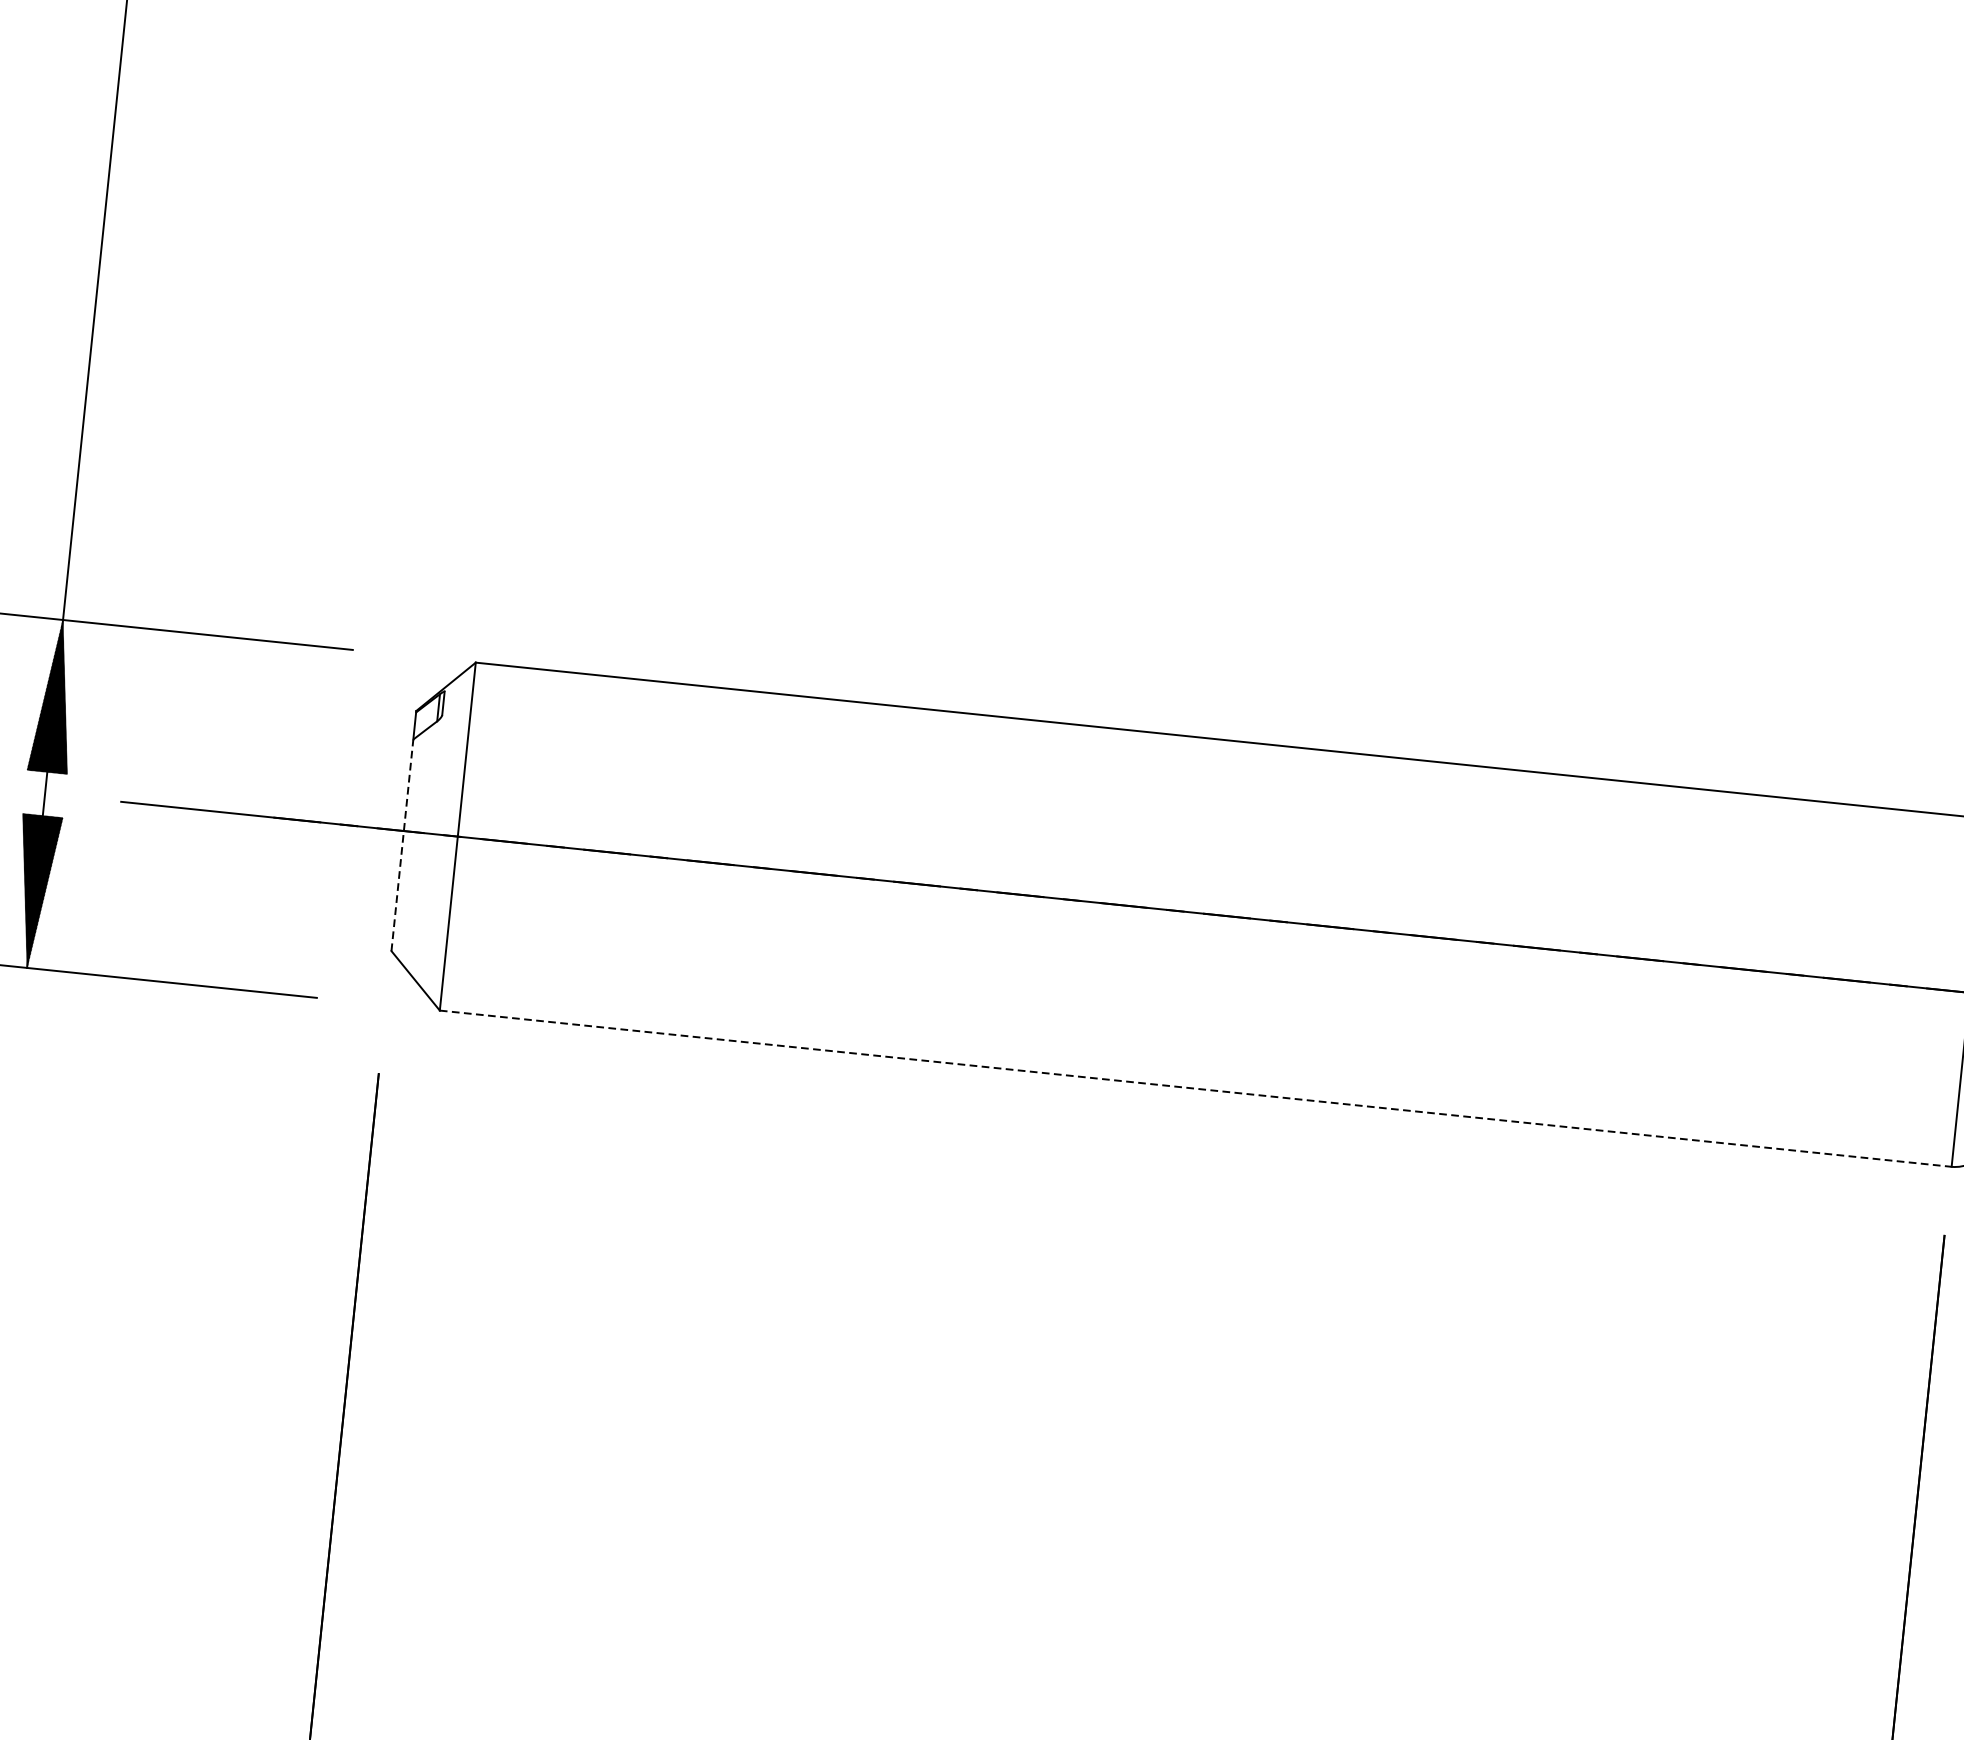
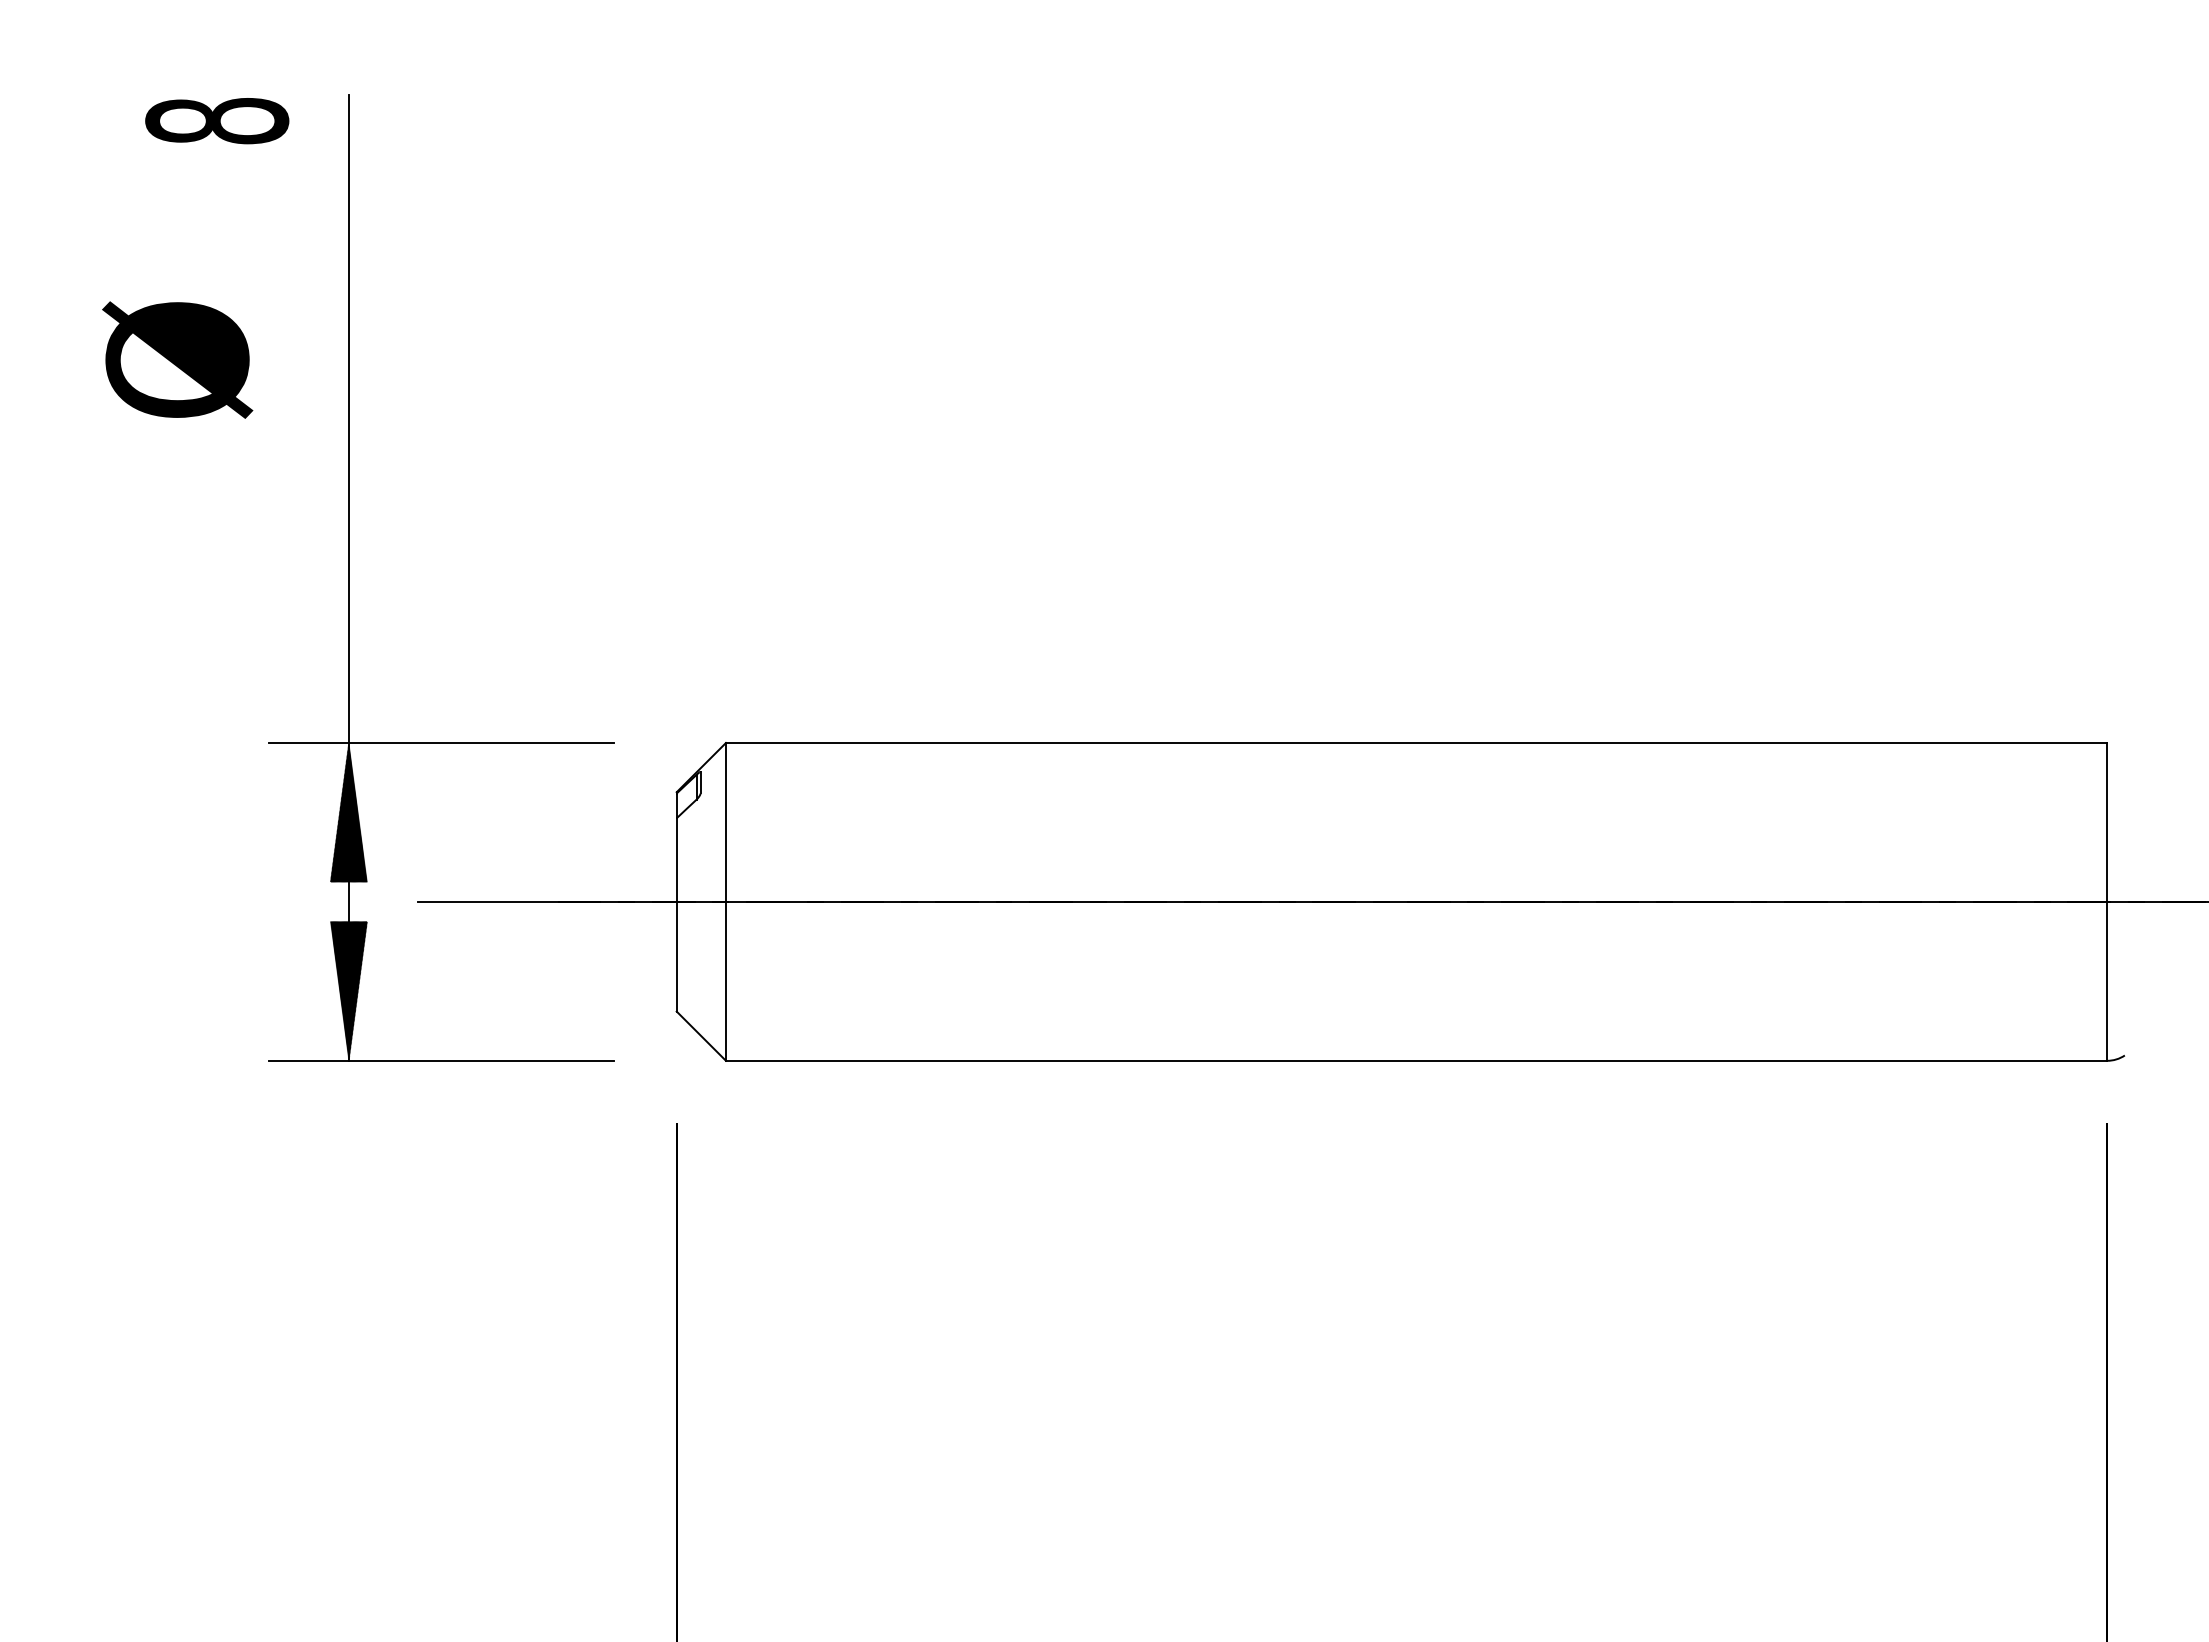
line: (402, 844) -> (676, 914), dashed -> solid
line: (1195, 1088) -> (1416, 1060), dashed -> solid

